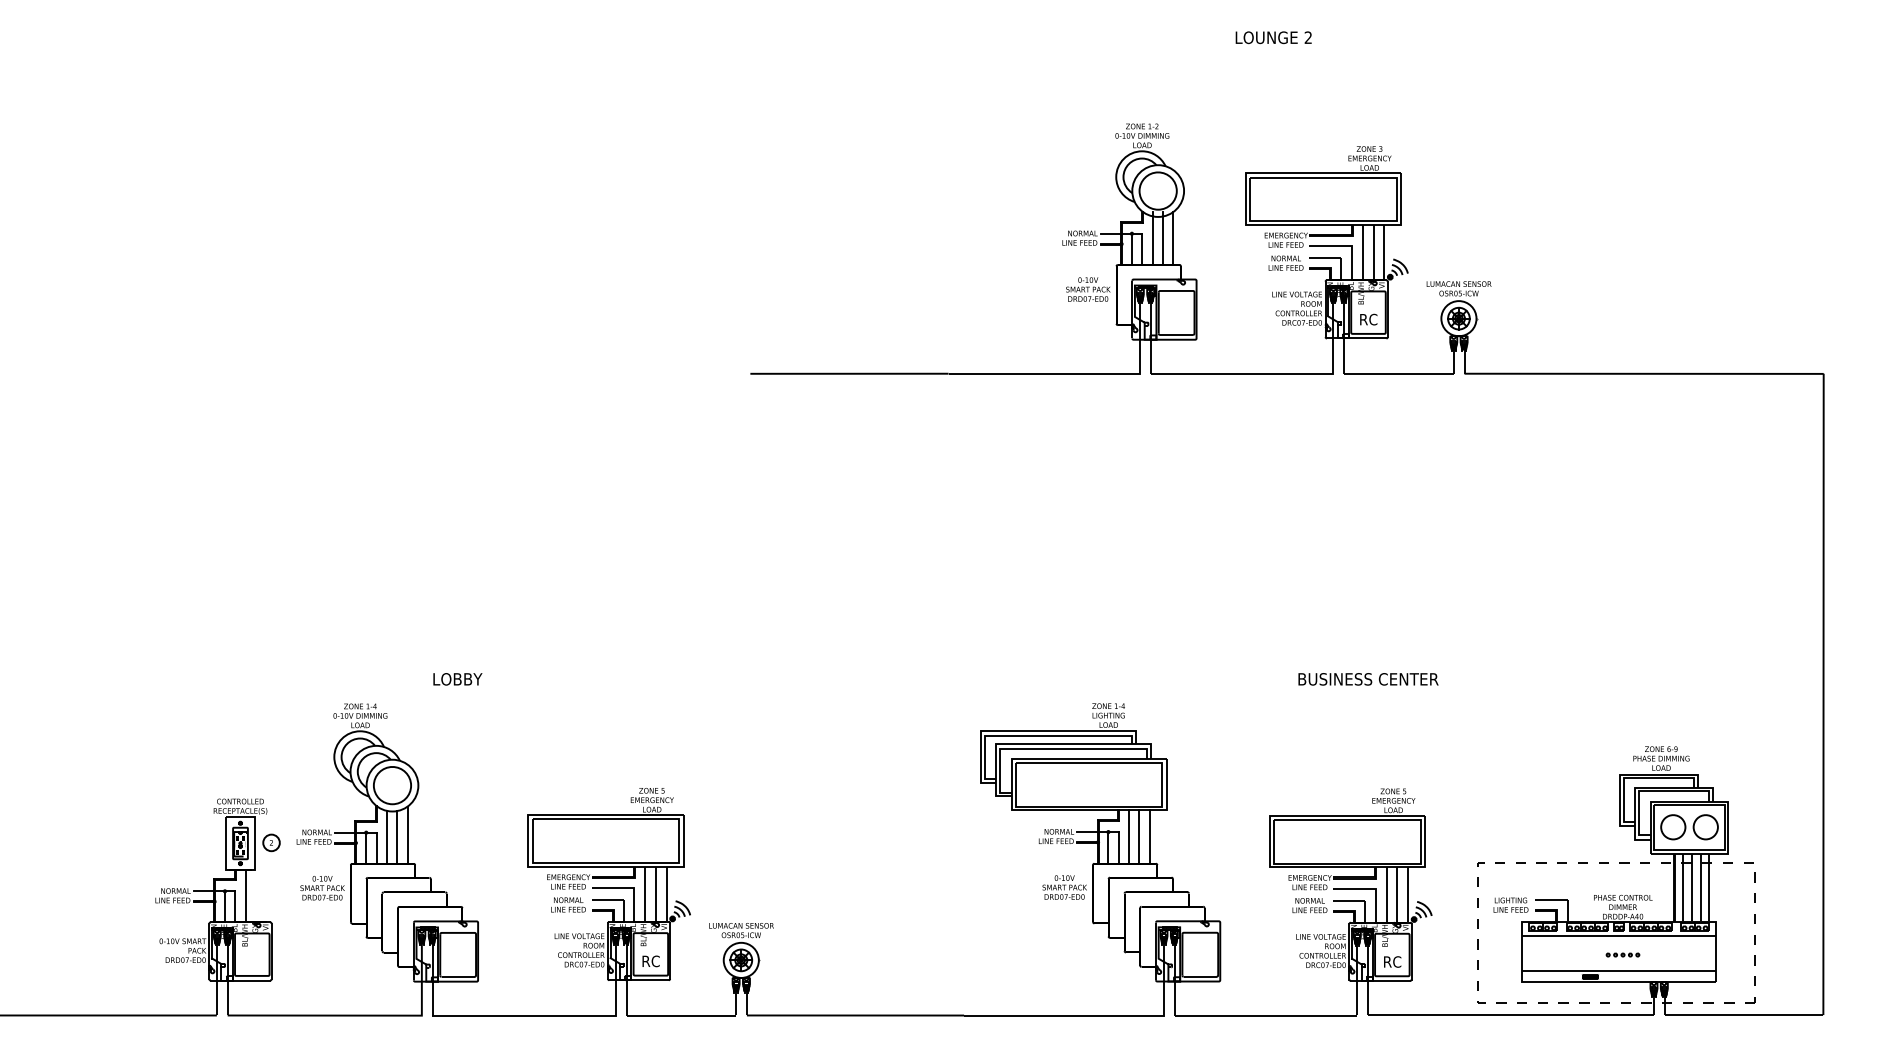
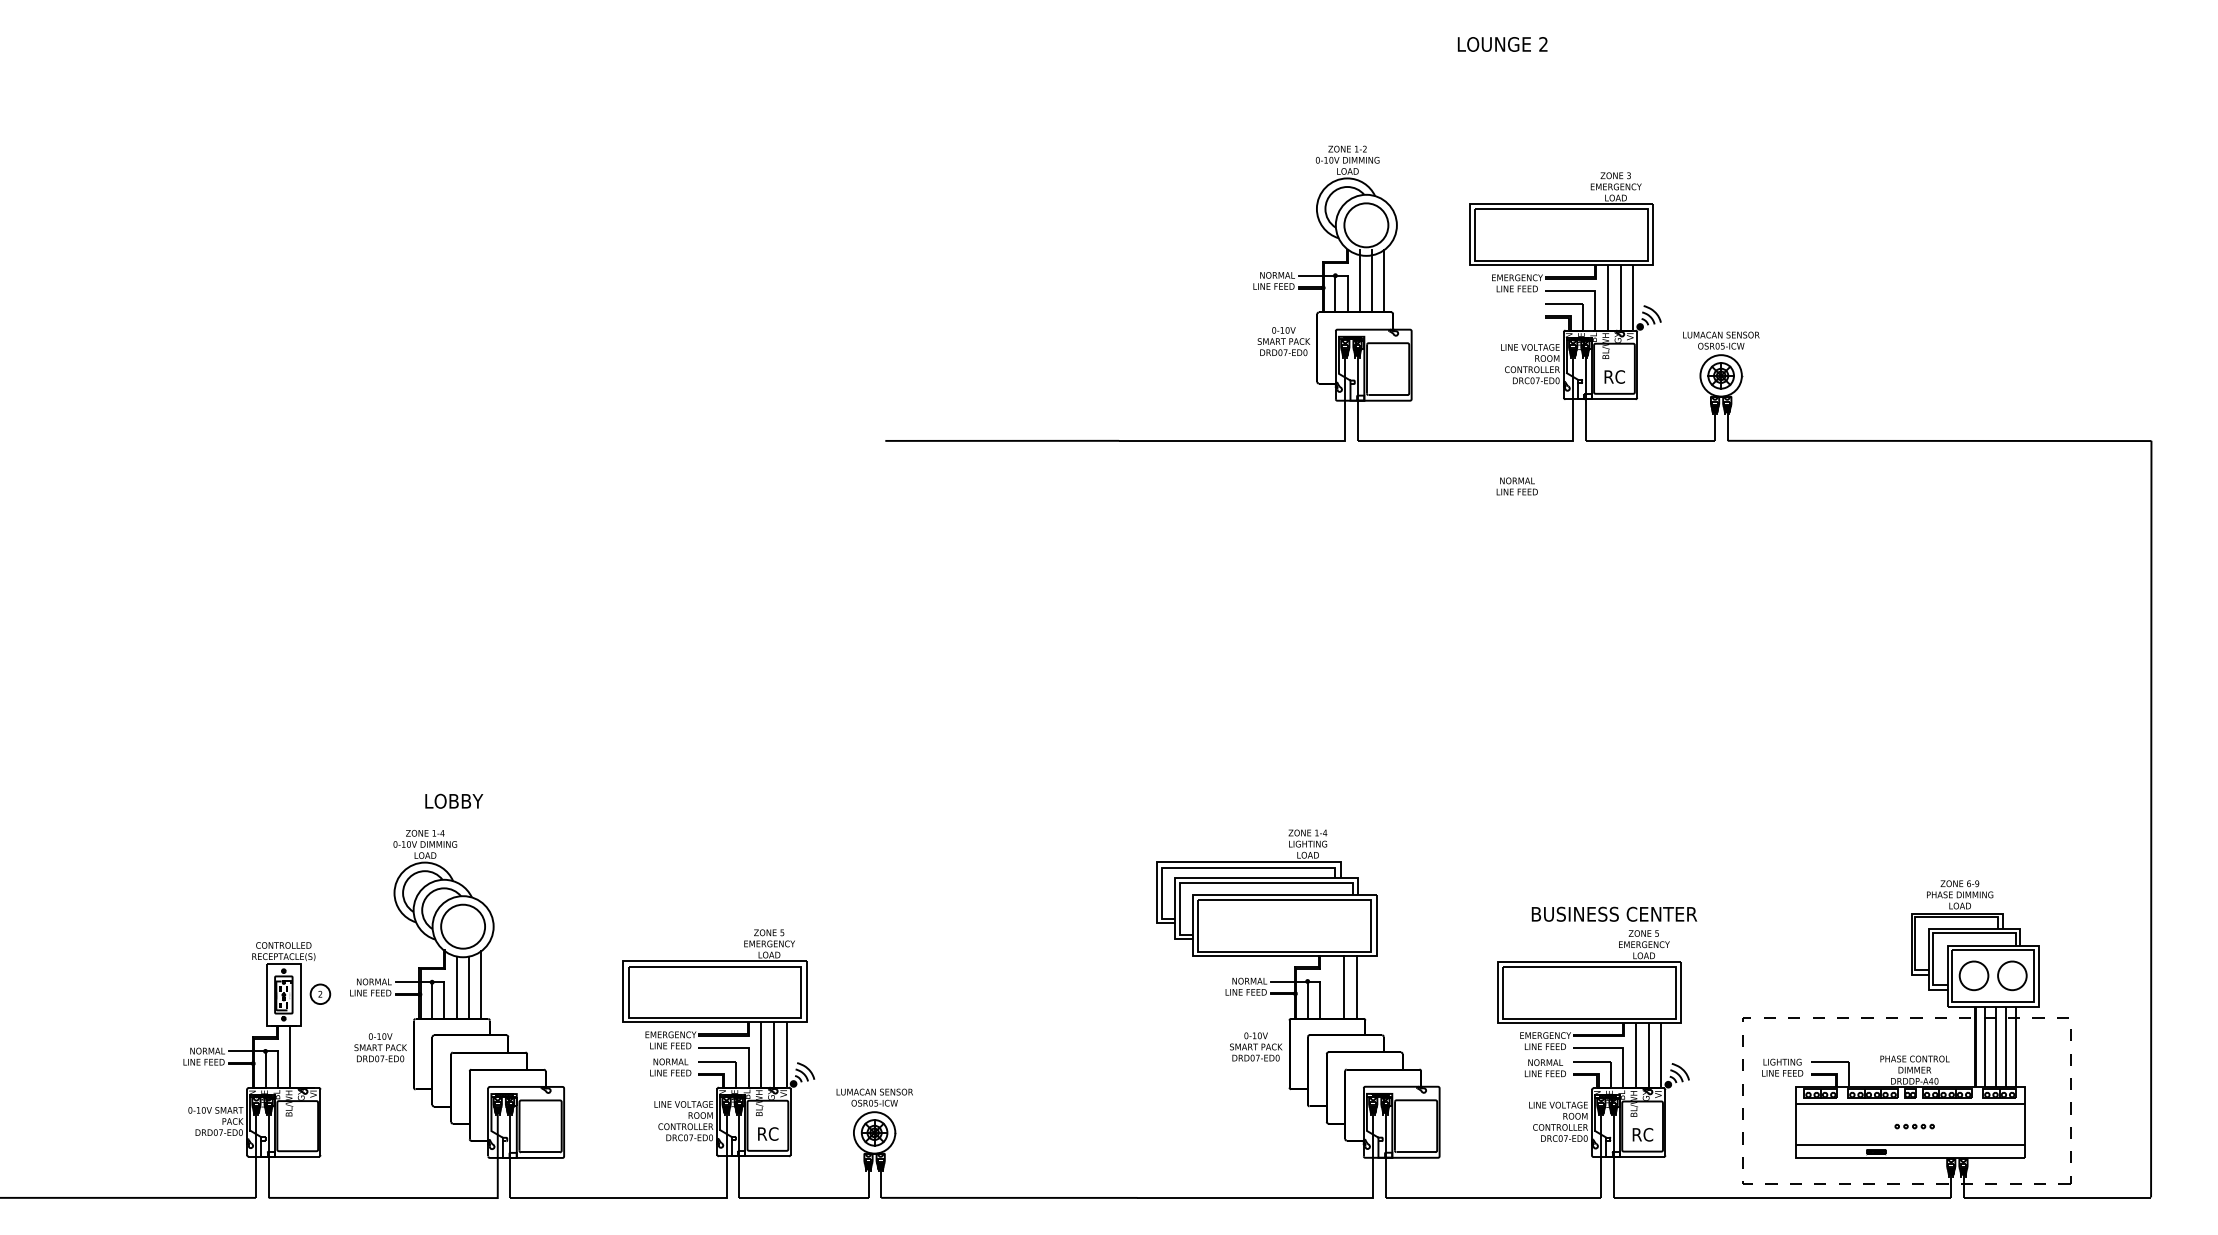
text: (1285, 263) -> (1516, 486), moved
text: (458, 678) -> (454, 800), moved
text: (1368, 678) -> (1614, 913), moved
line: (1129, 836) -> (1332, 986), removed

